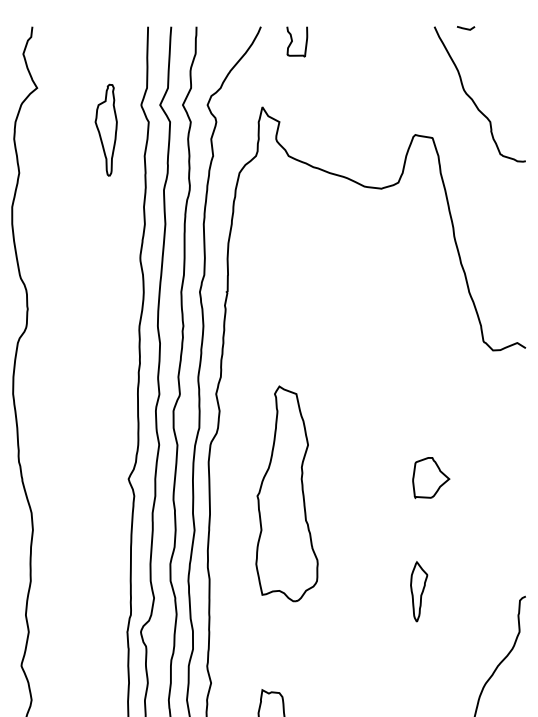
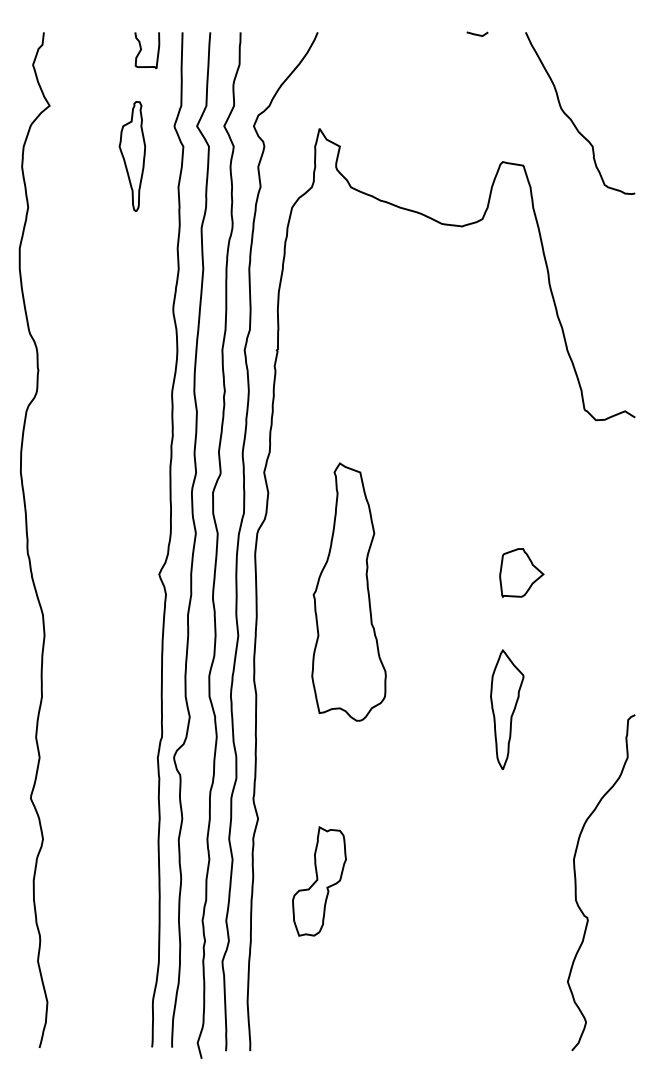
line: (465, 27) -> (476, 33), moved
part: (297, 41) -> (147, 50), moved
part: (419, 591) -> (507, 709), size x1.67

